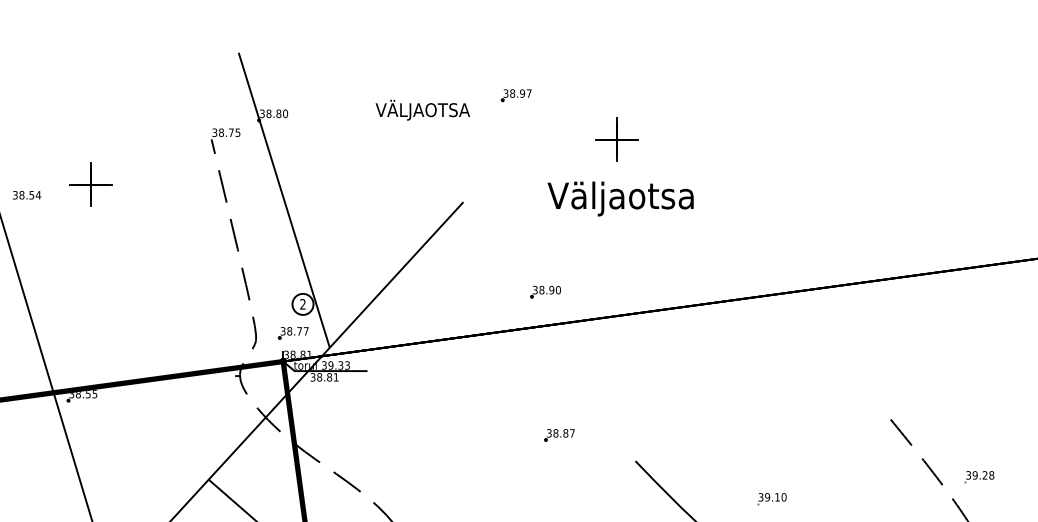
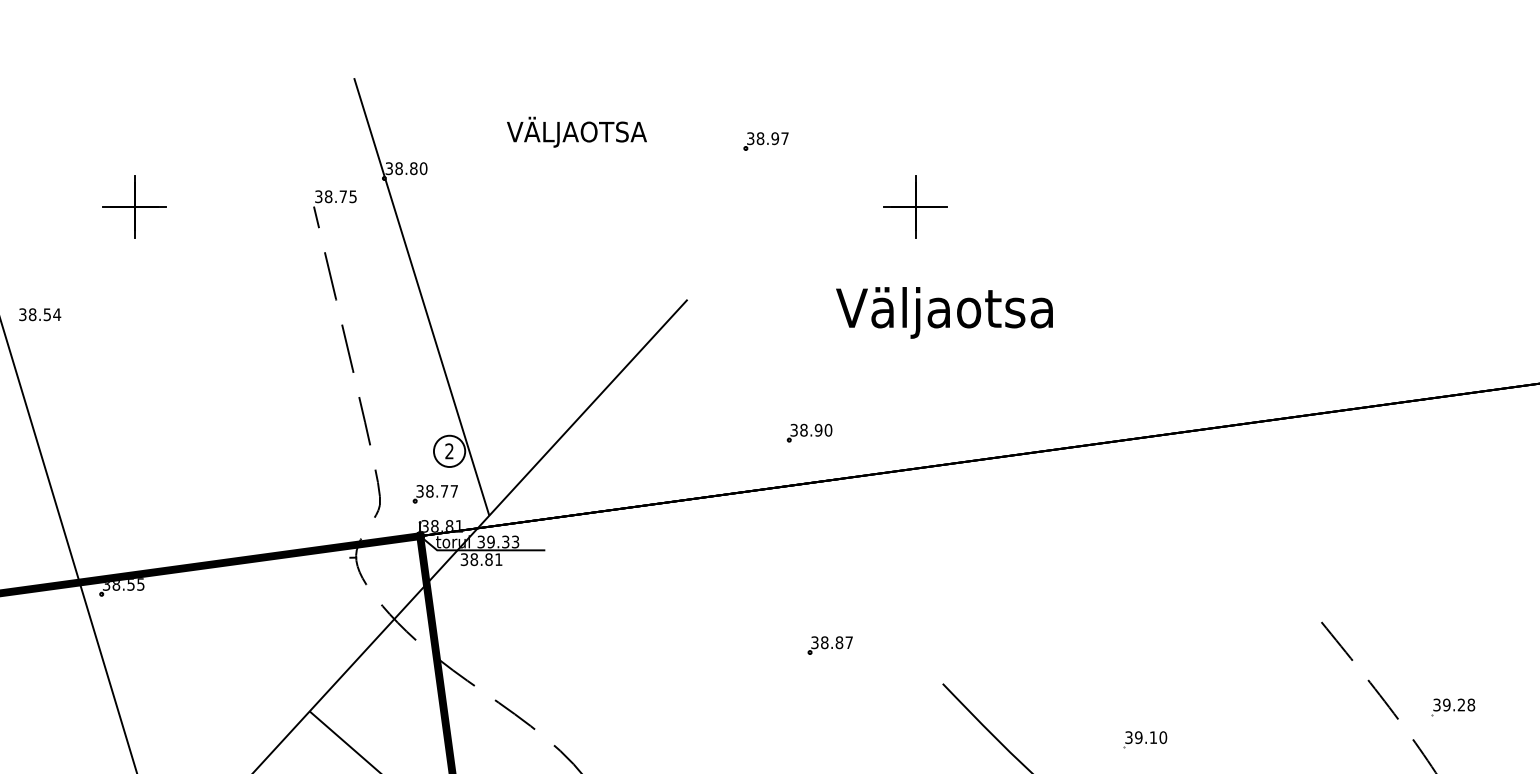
text: (422, 109) -> (576, 131), moved
part: (90, 184) -> (134, 206), moved
text: (27, 195) -> (40, 315), moved
text: (620, 198) -> (944, 312), moved

